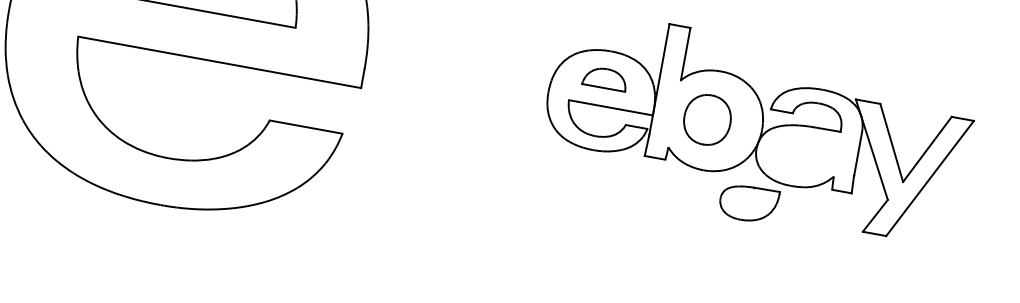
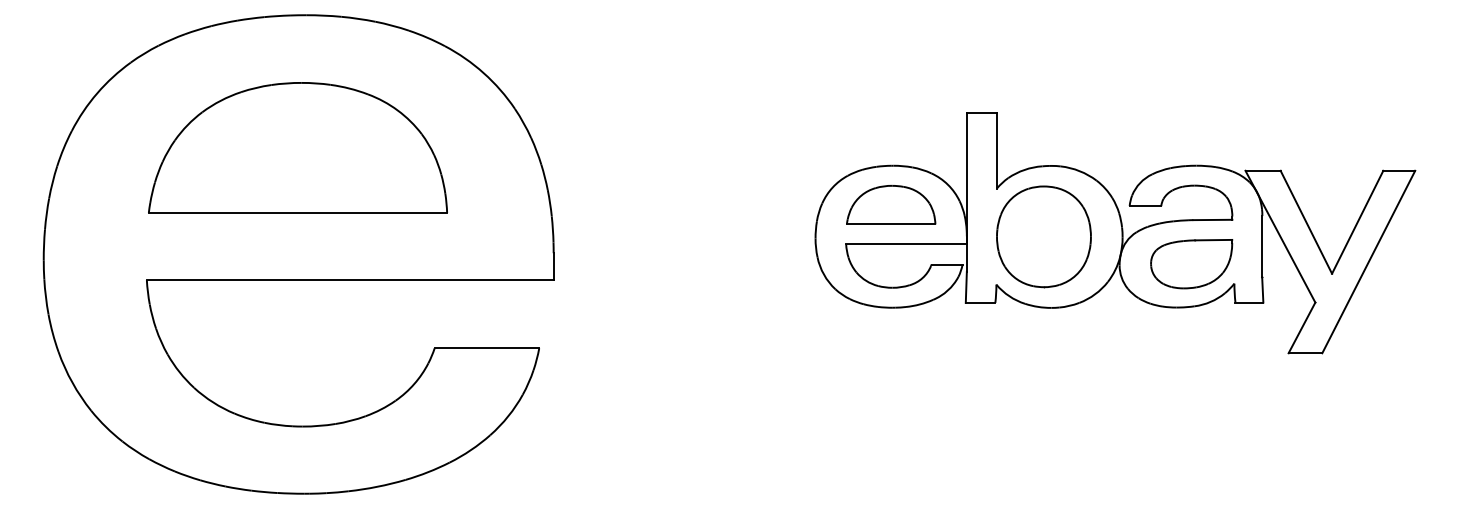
part: (605, 78) -> (891, 204), size x1.43
part: (707, 119) -> (1043, 236), size x1.43
part: (748, 204) -> (1191, 264), moved

